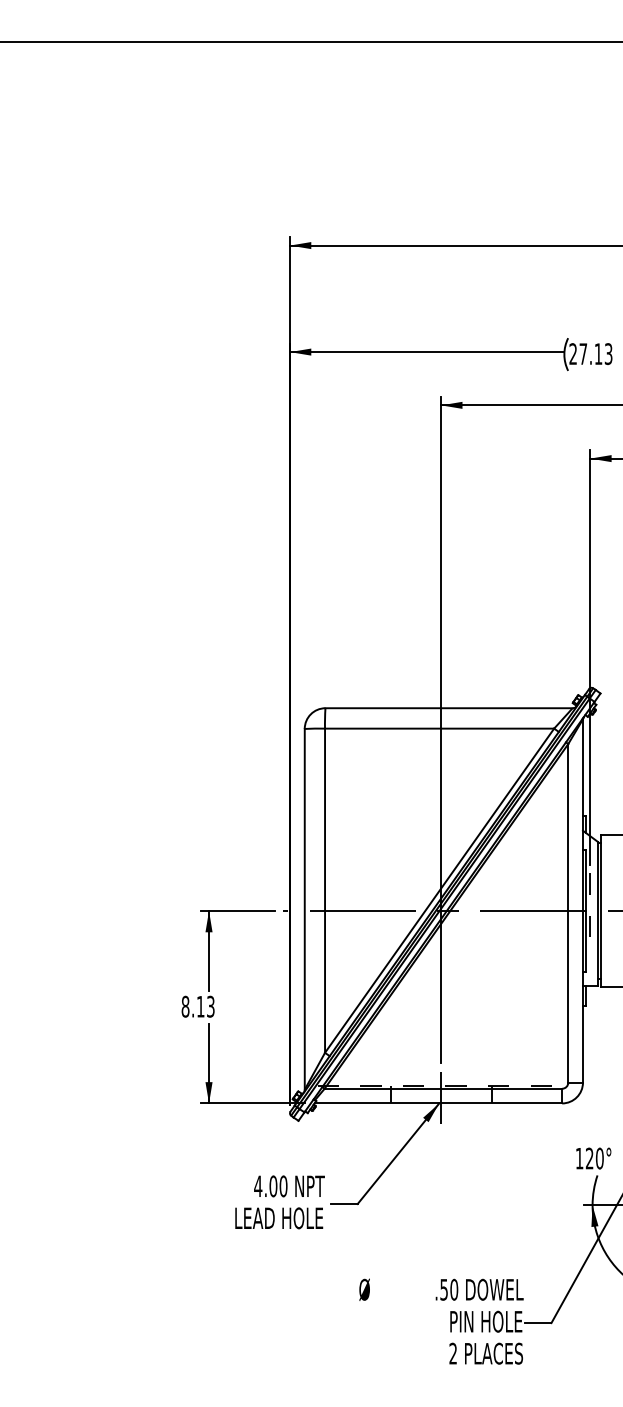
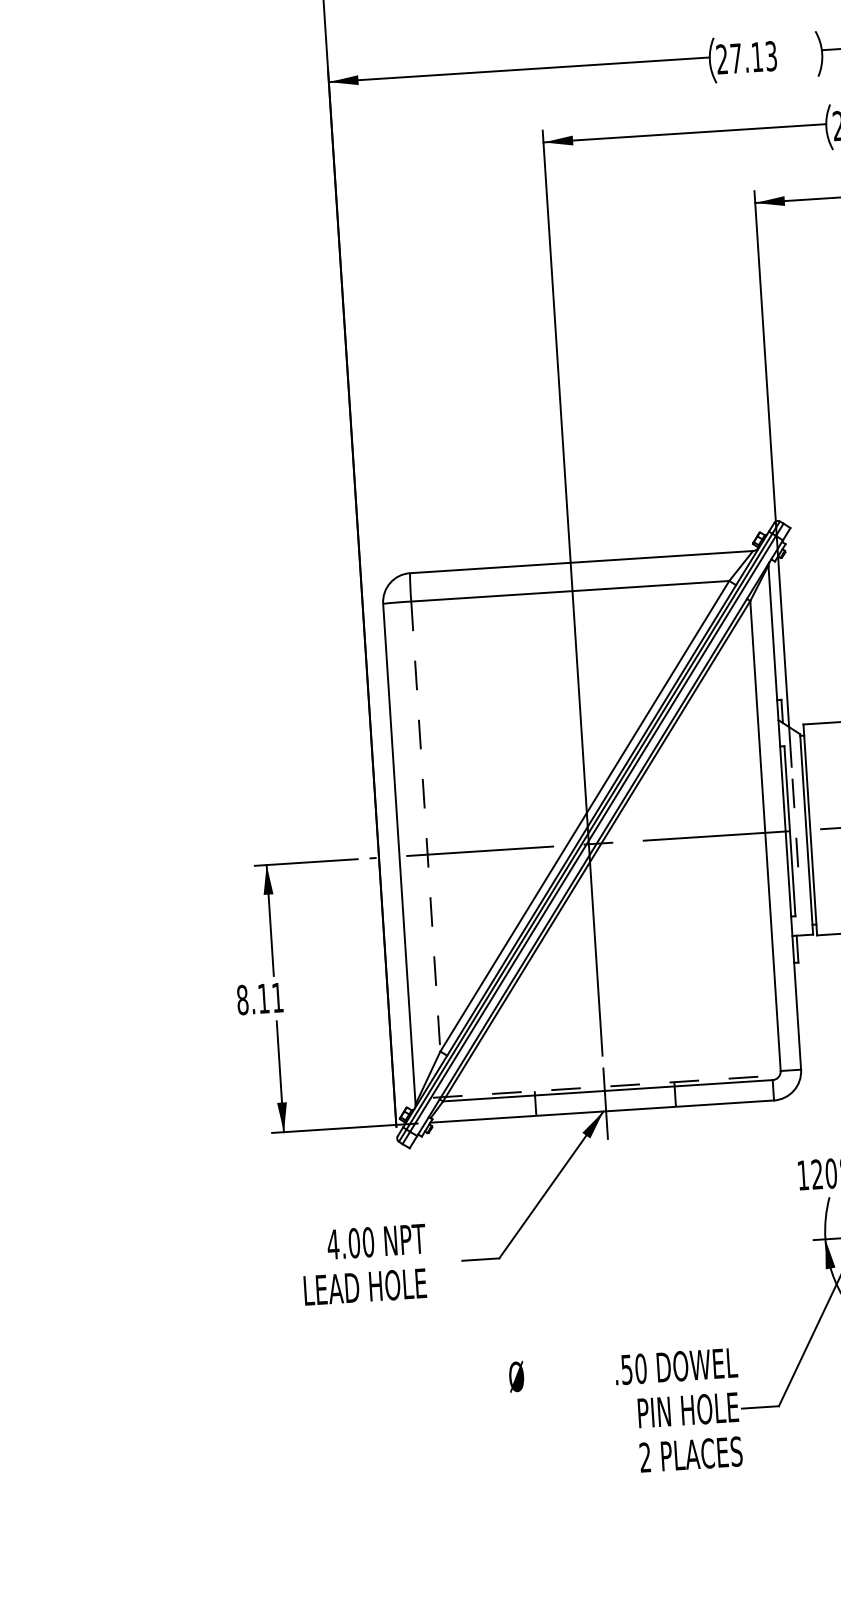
line: (325, 891) -> (426, 827), solid -> dashed
text: (210, 1006) -> (277, 997), 8.13 -> 8.11
text: (279, 1202) -> (364, 1265), moved

